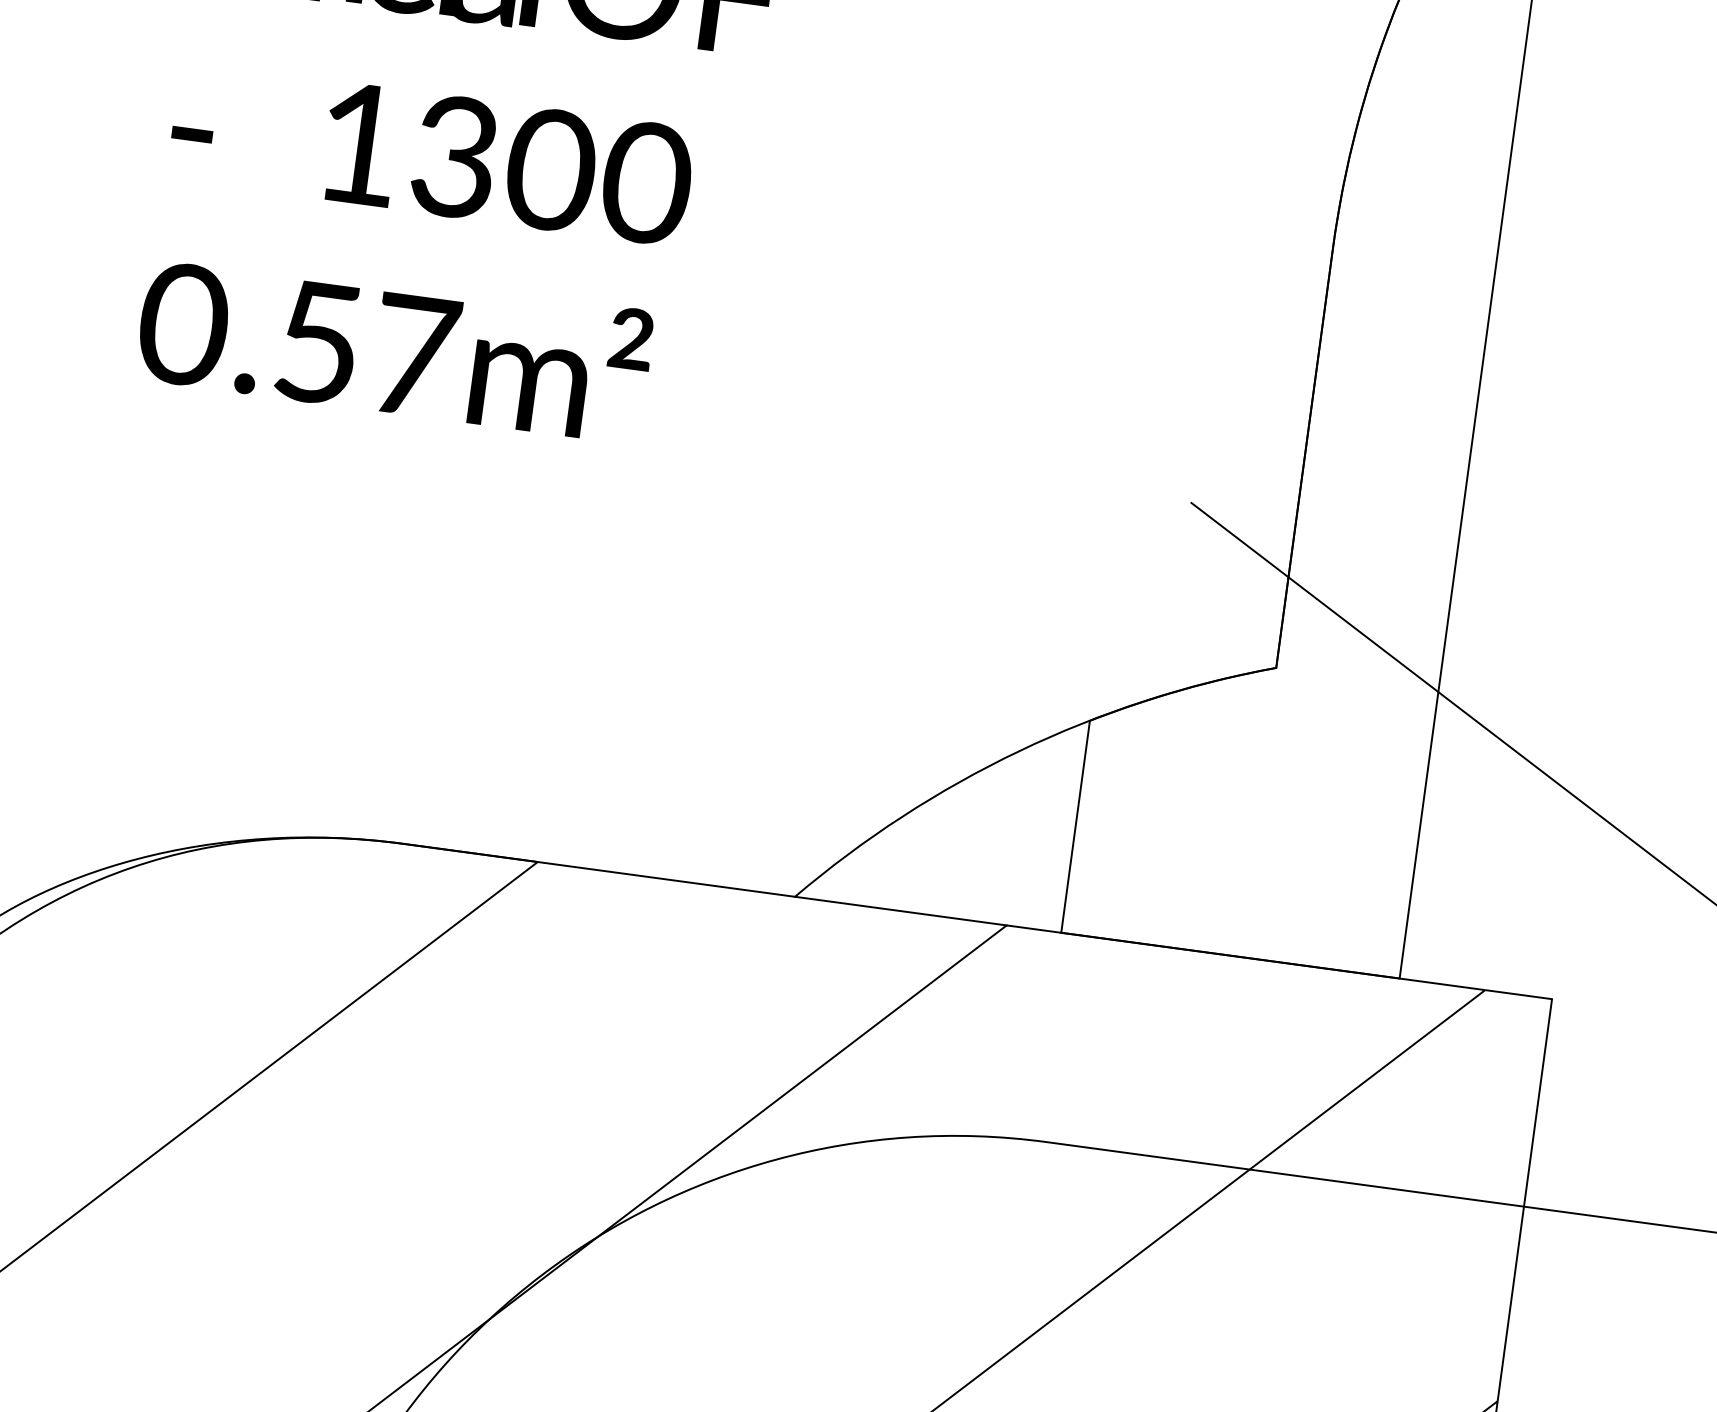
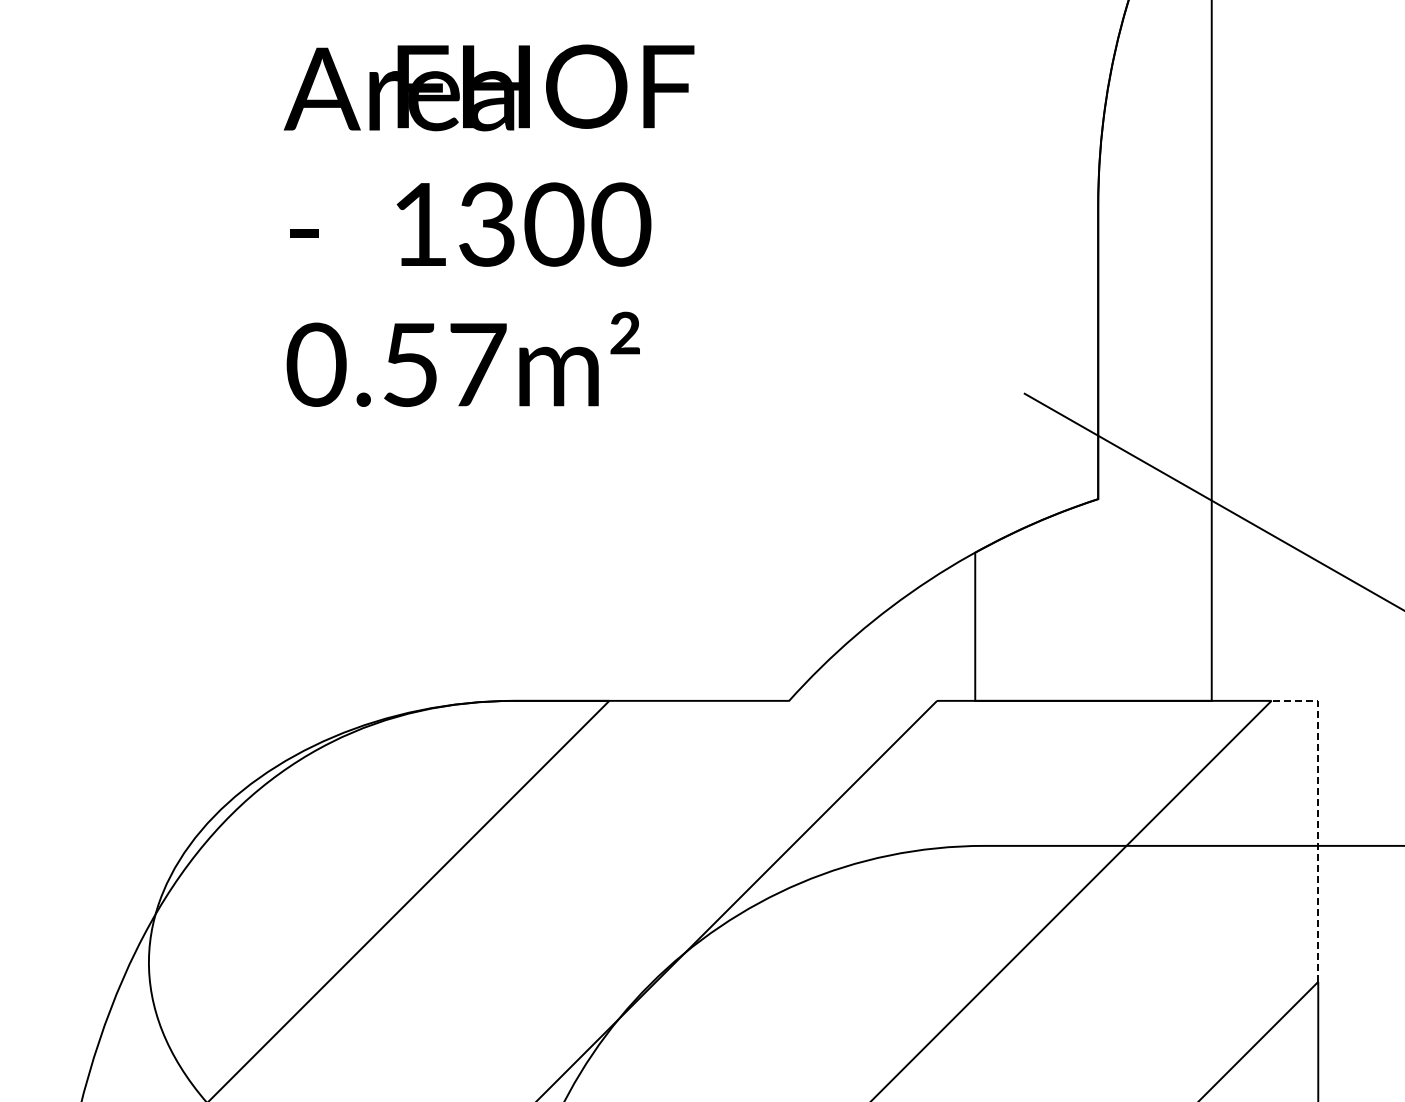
line: (901, 910) -> (863, 700), removed
line: (1529, 1166) -> (1318, 817), solid -> dashed

